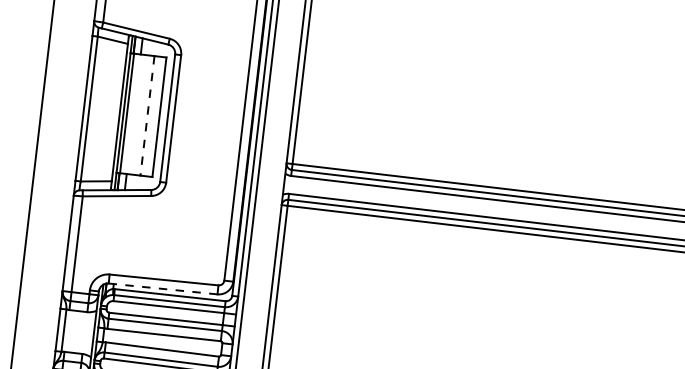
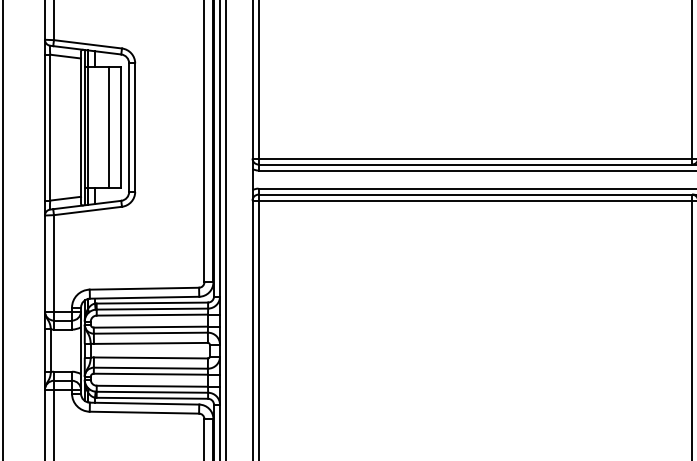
line: (147, 116) -> (108, 128), dashed -> solid
line: (163, 288) -> (144, 297), dashed -> solid

